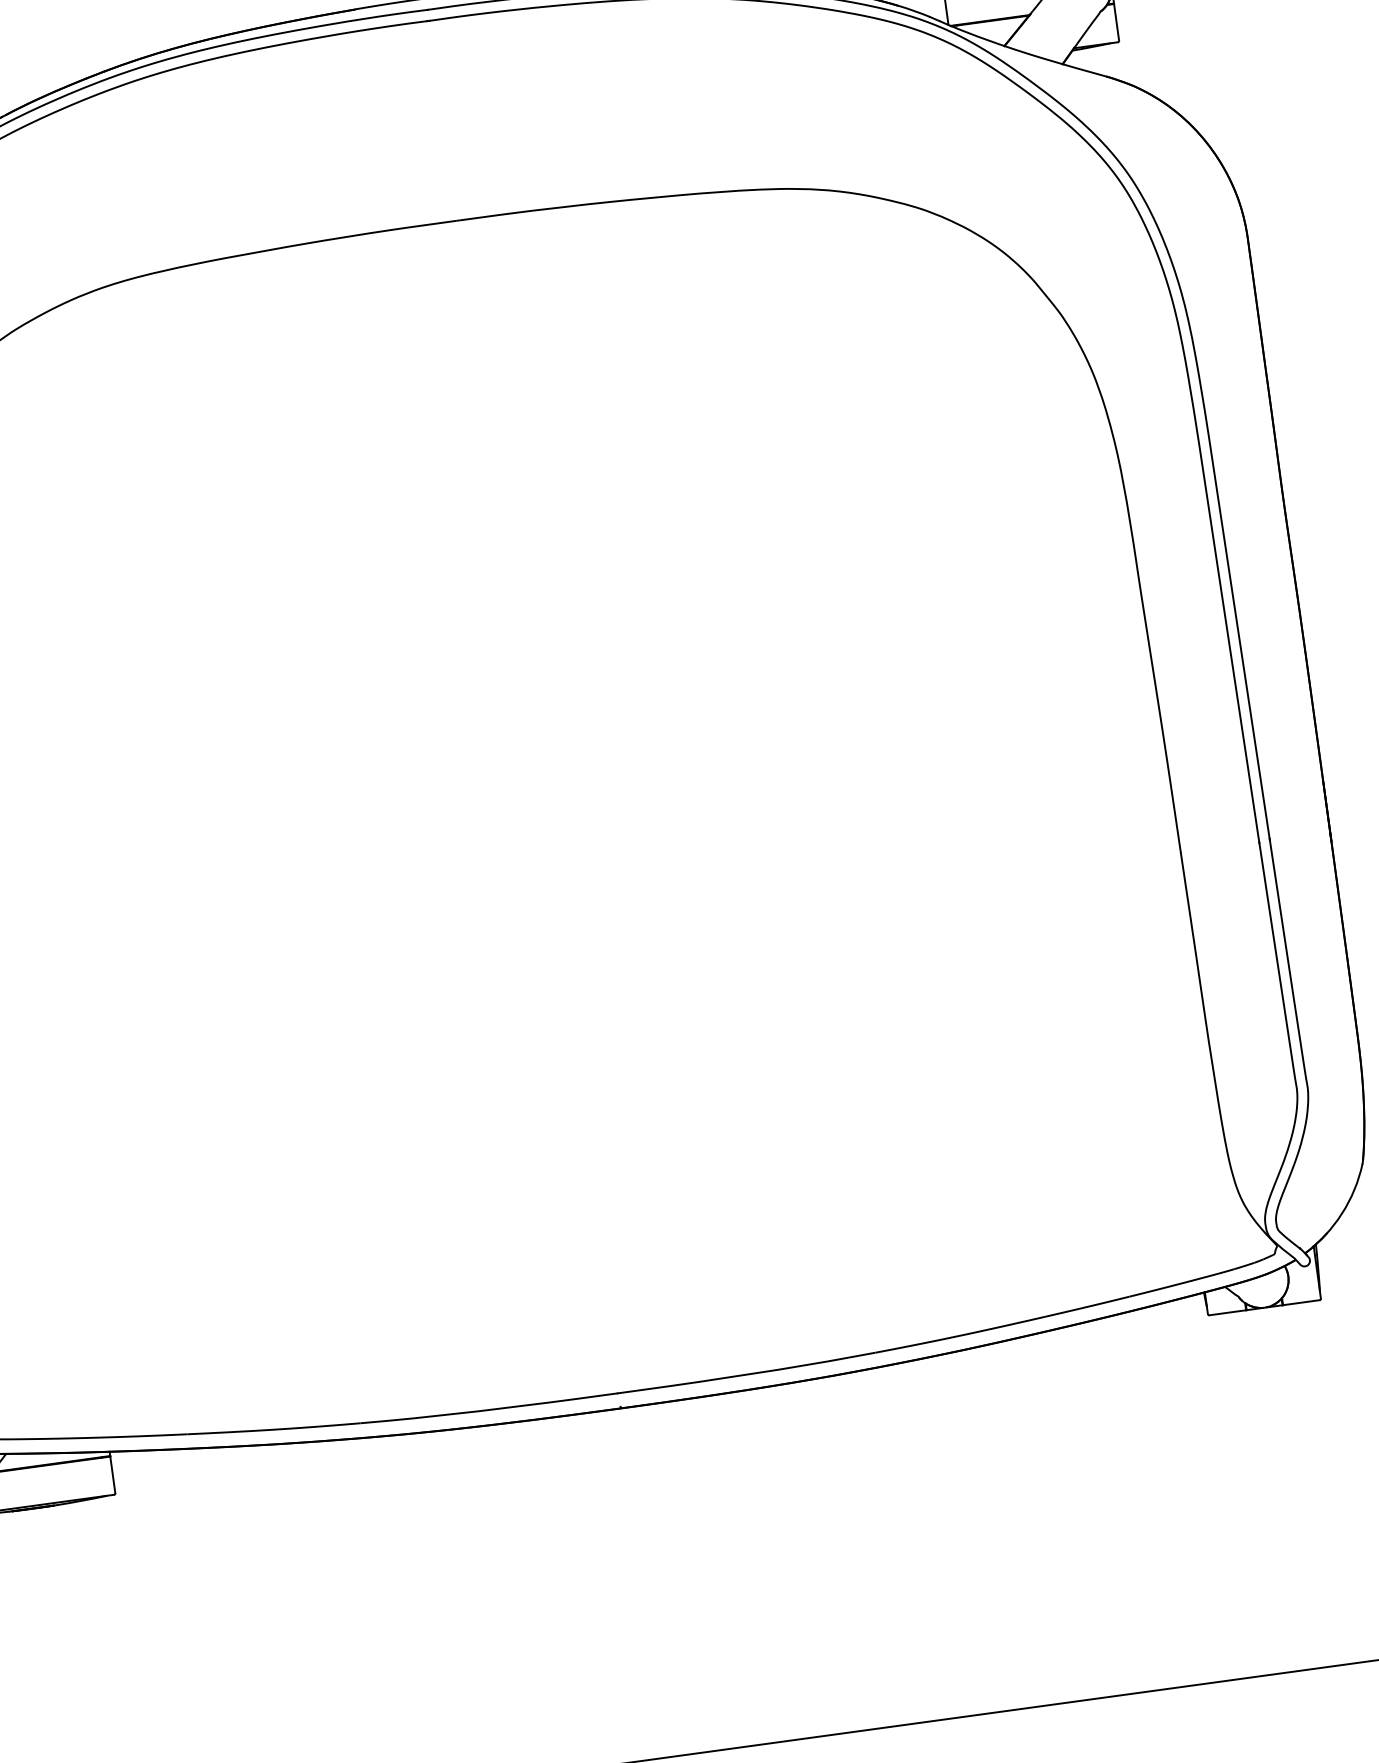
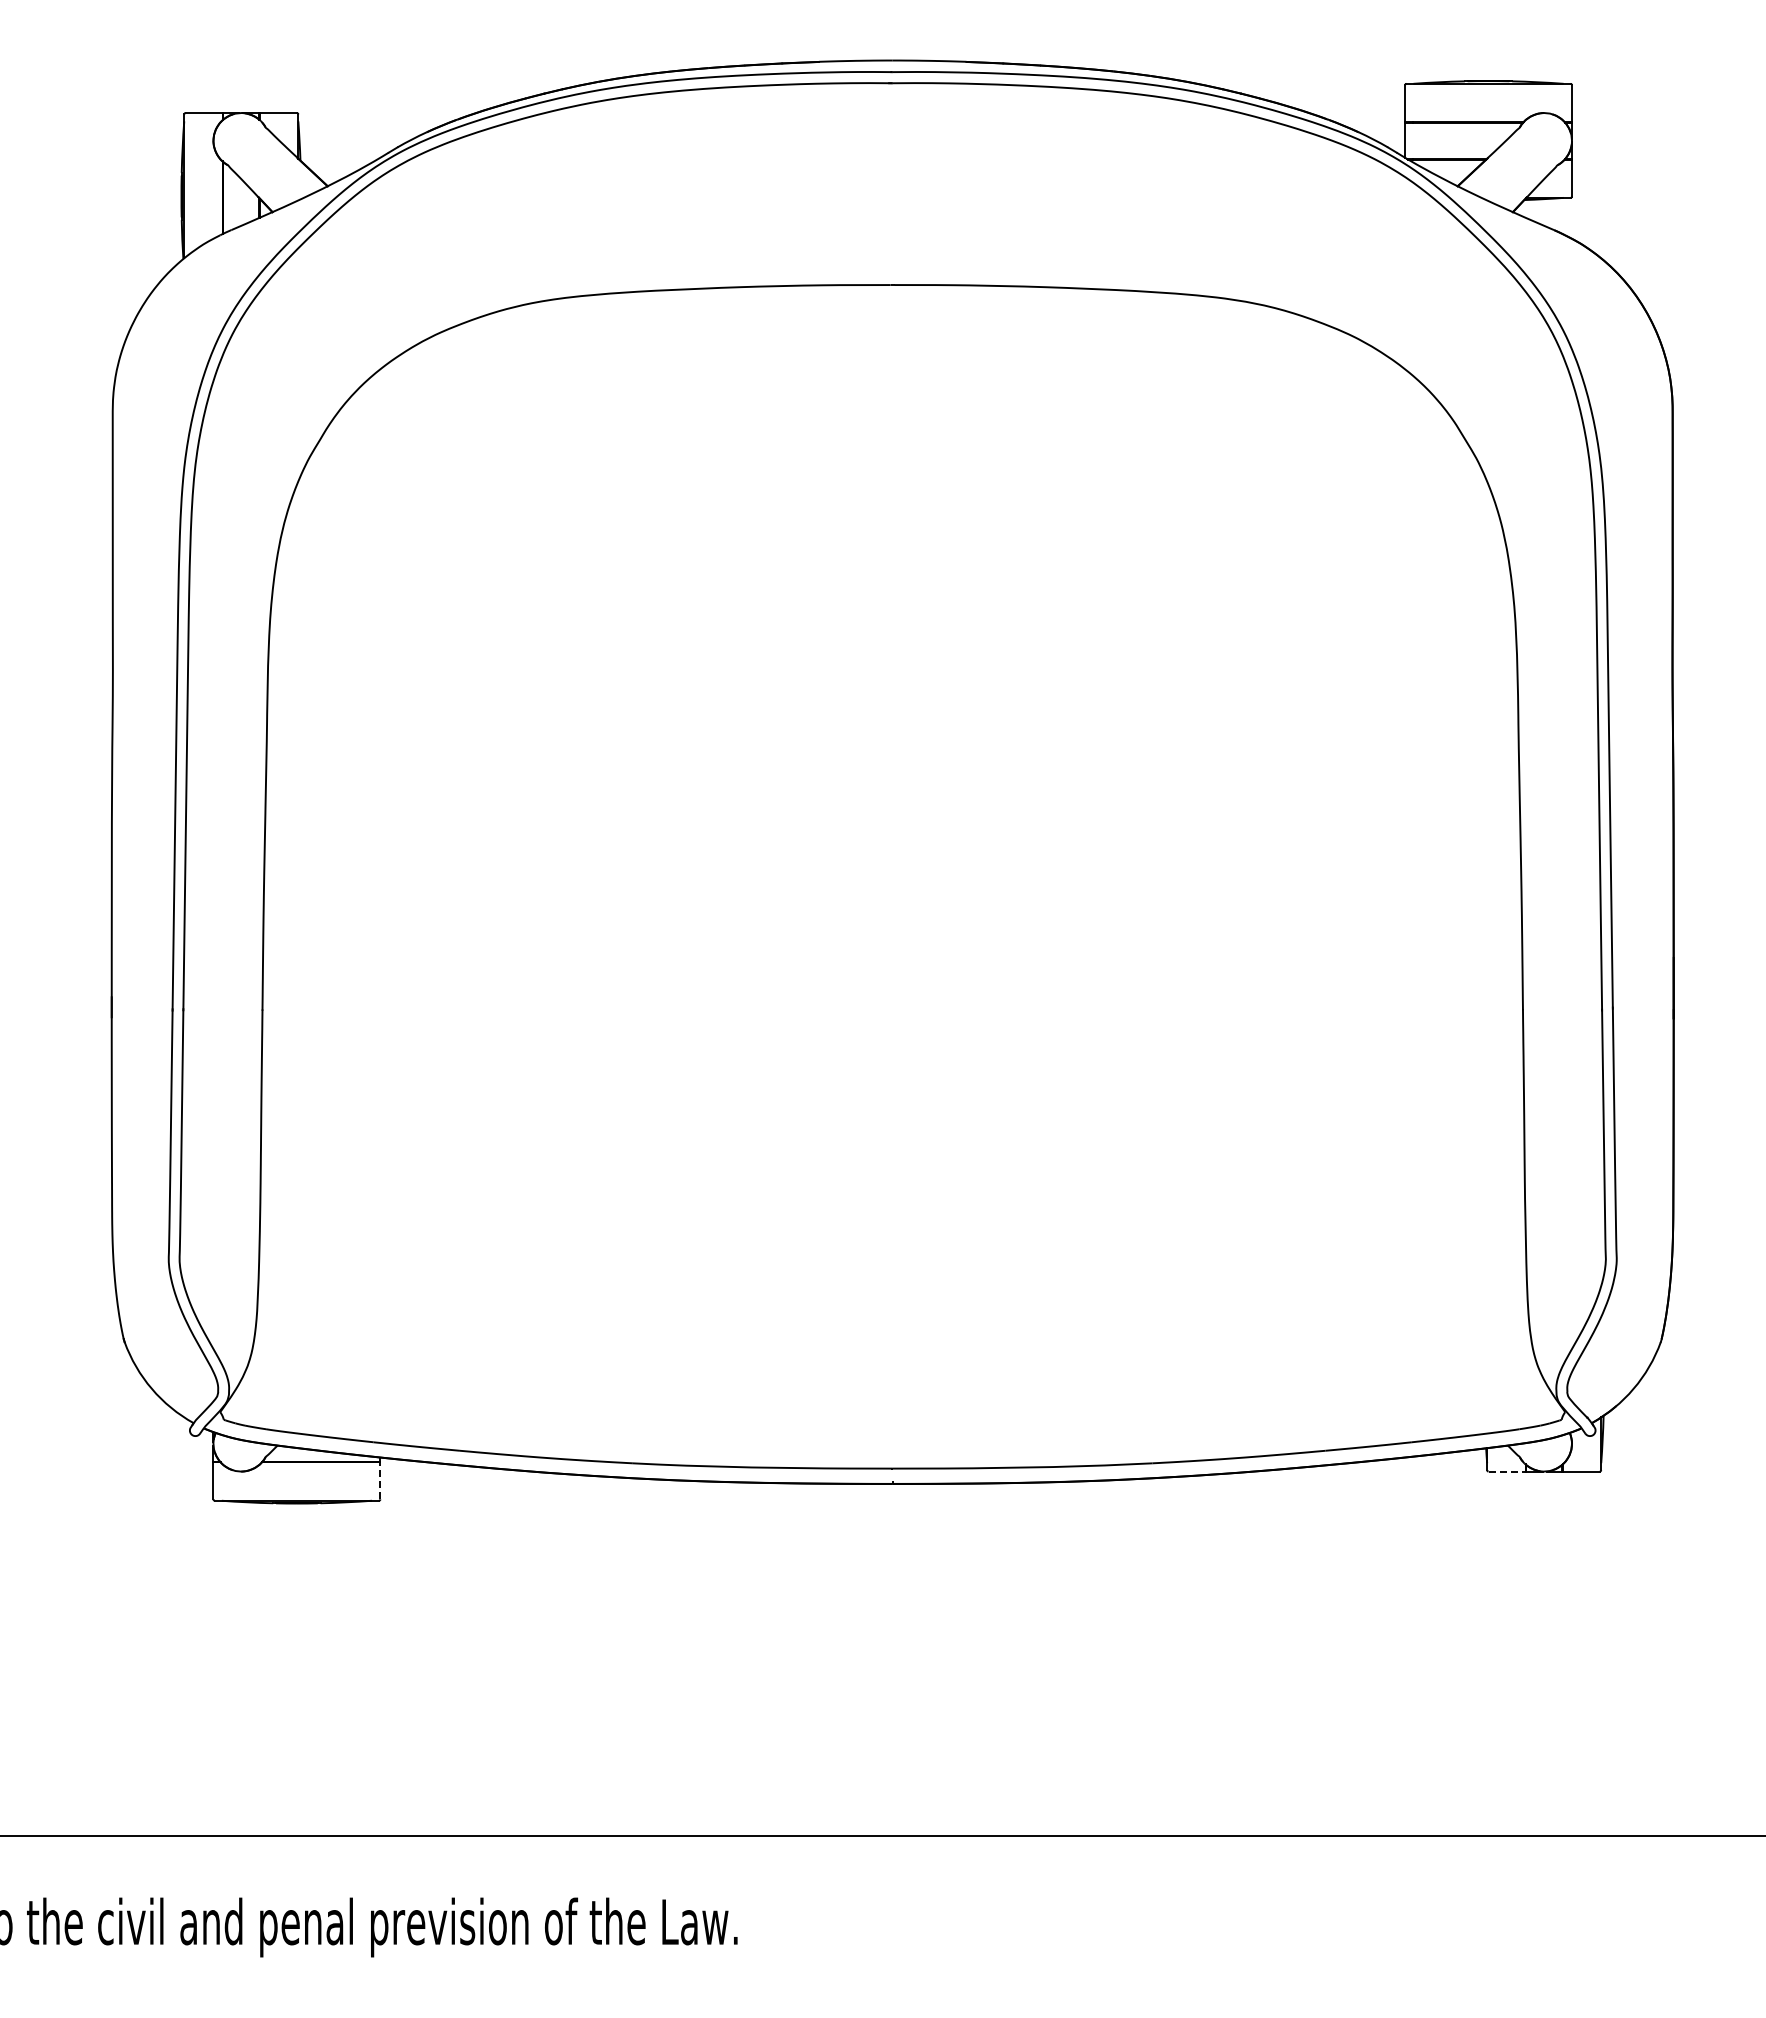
line: (1228, 1312) -> (1507, 1471), solid -> dashed
line: (112, 1474) -> (380, 1480), solid -> dashed

